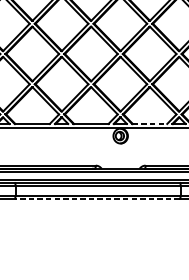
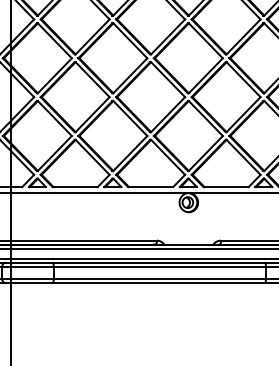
line: (150, 124) -> (227, 187), dashed -> solid
line: (97, 198) -> (158, 283), dashed -> solid

